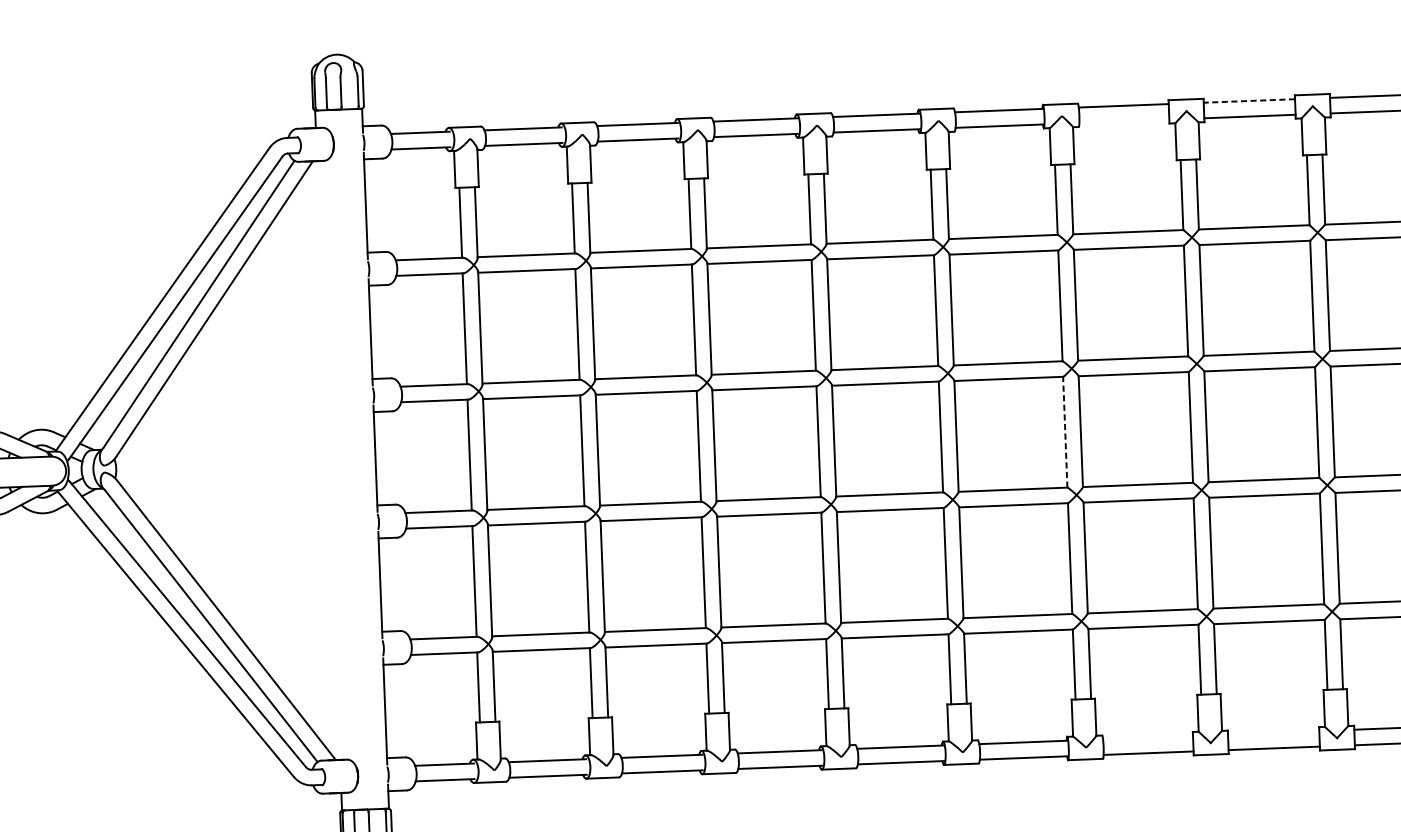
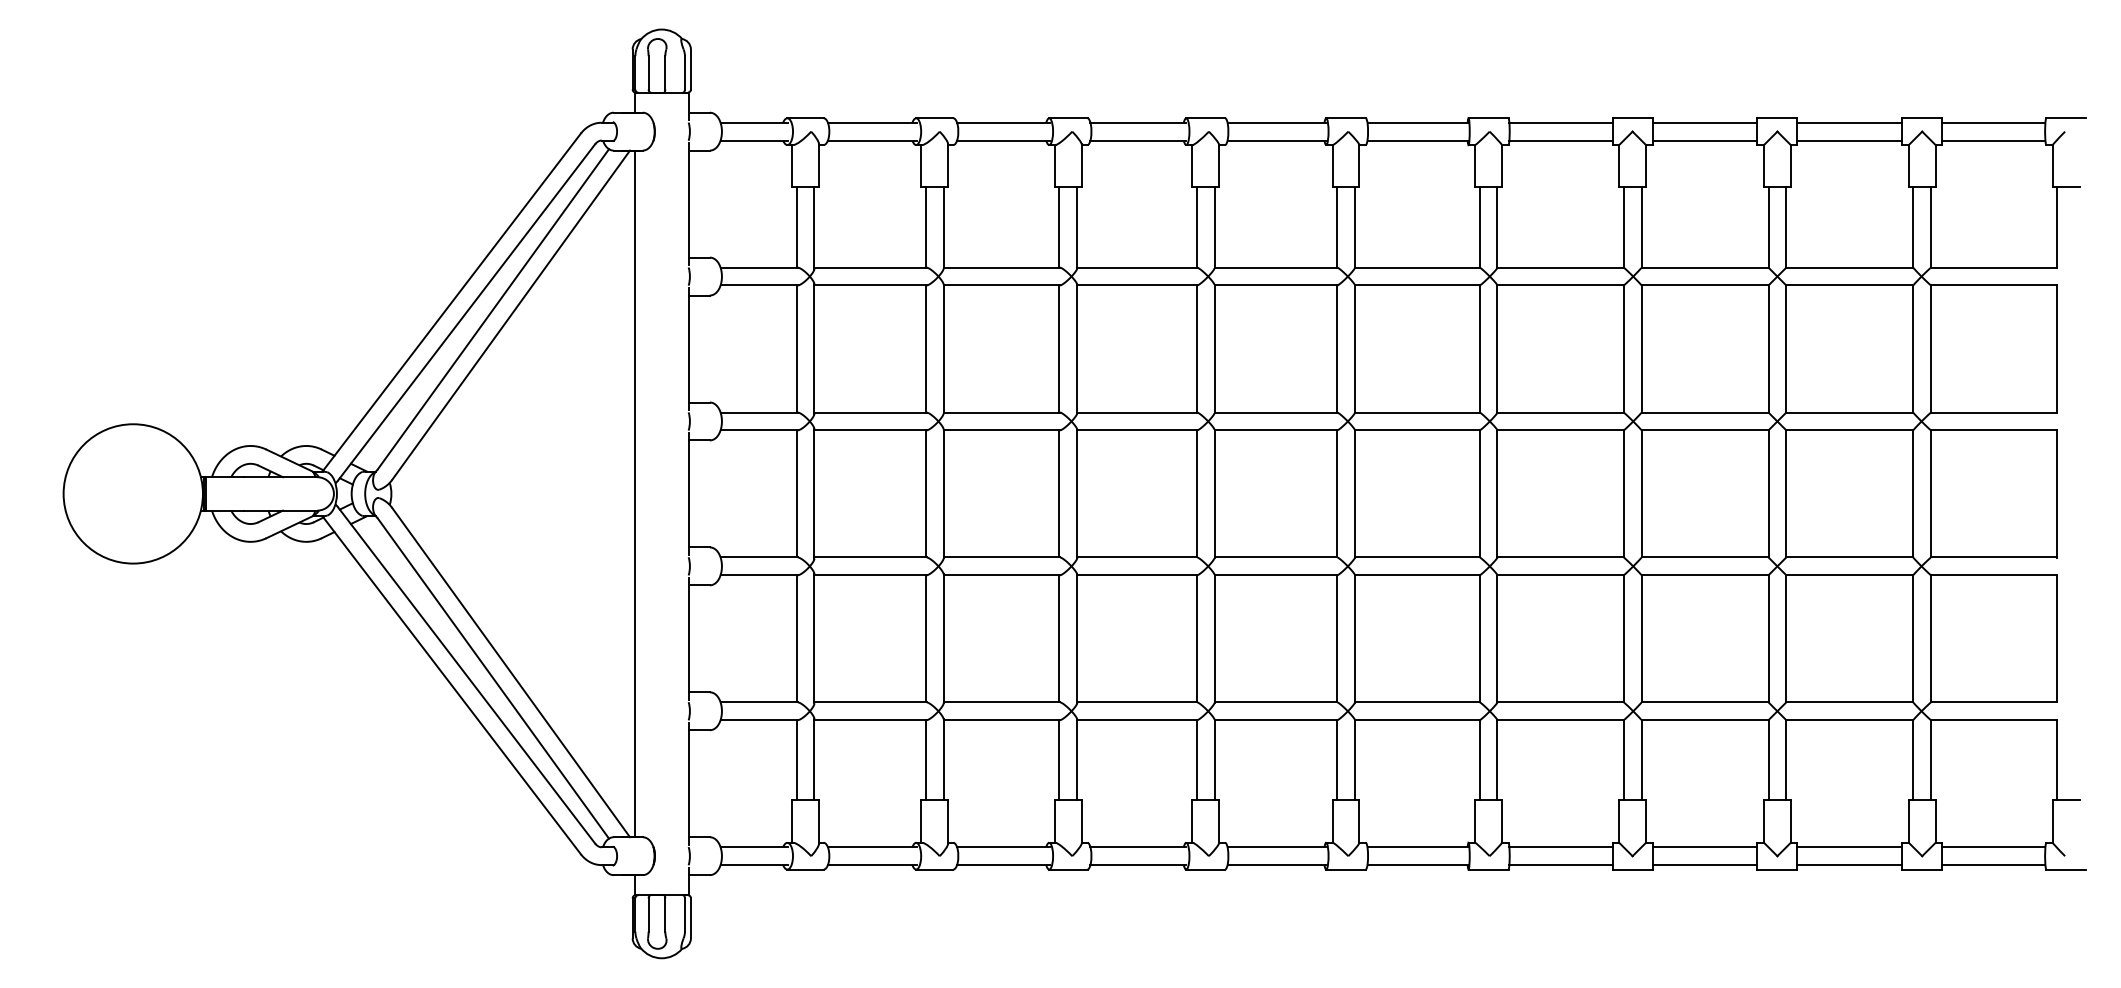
line: (1248, 100) -> (1704, 122), dashed -> solid
line: (1123, 121) -> (1560, 140), added
line: (1065, 431) -> (1479, 493), dashed -> solid
line: (328, 460) -> (634, 493), added
line: (1273, 733) -> (1704, 847), added
line: (1147, 737) -> (1560, 847), added

